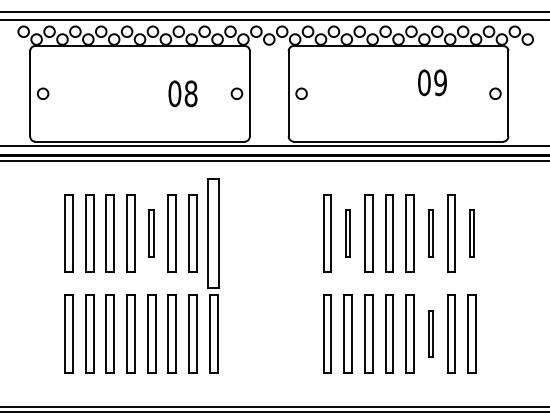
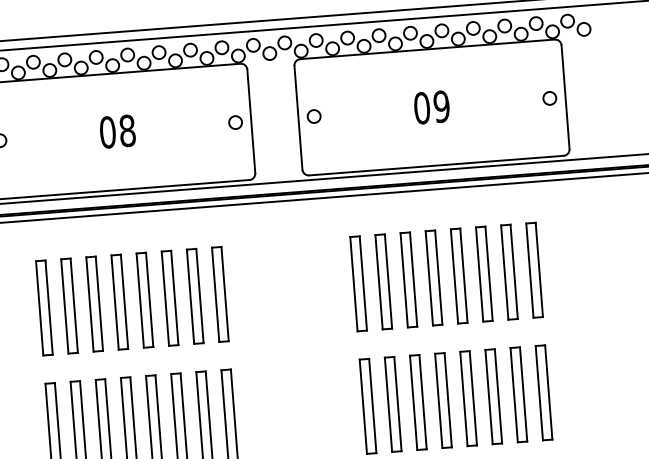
text: (432, 82) -> (431, 107), moved
text: (182, 93) -> (117, 131), moved
part: (151, 233) -> (144, 300), size x1.67
part: (213, 233) -> (220, 294), size x0.71
part: (347, 233) -> (383, 282), size x1.67
part: (430, 233) -> (483, 274), size x1.67
part: (471, 233) -> (533, 270), size x1.67
part: (430, 333) -> (493, 395), size x1.67

